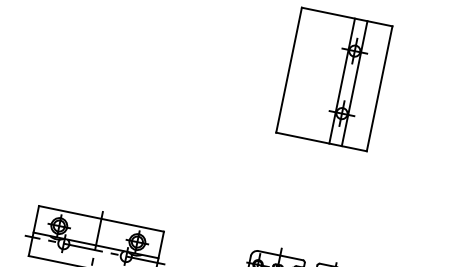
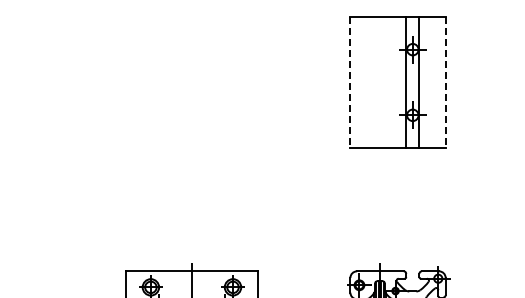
line: (289, 70) -> (350, 82), solid -> dashed
line: (379, 88) -> (445, 82), solid -> dashed

